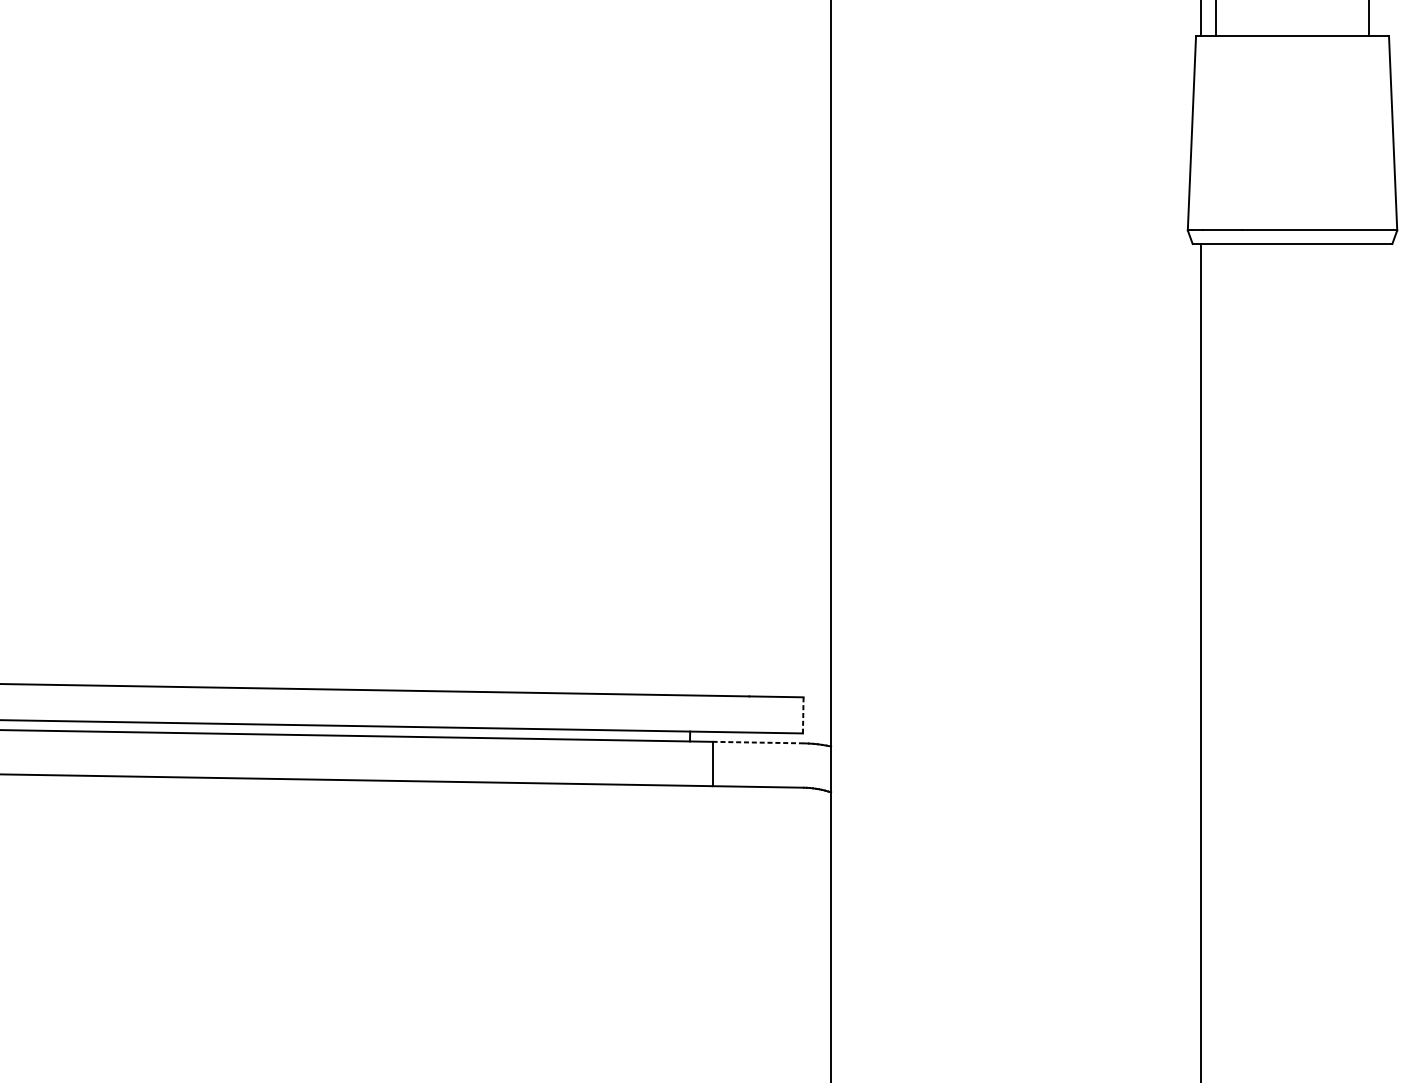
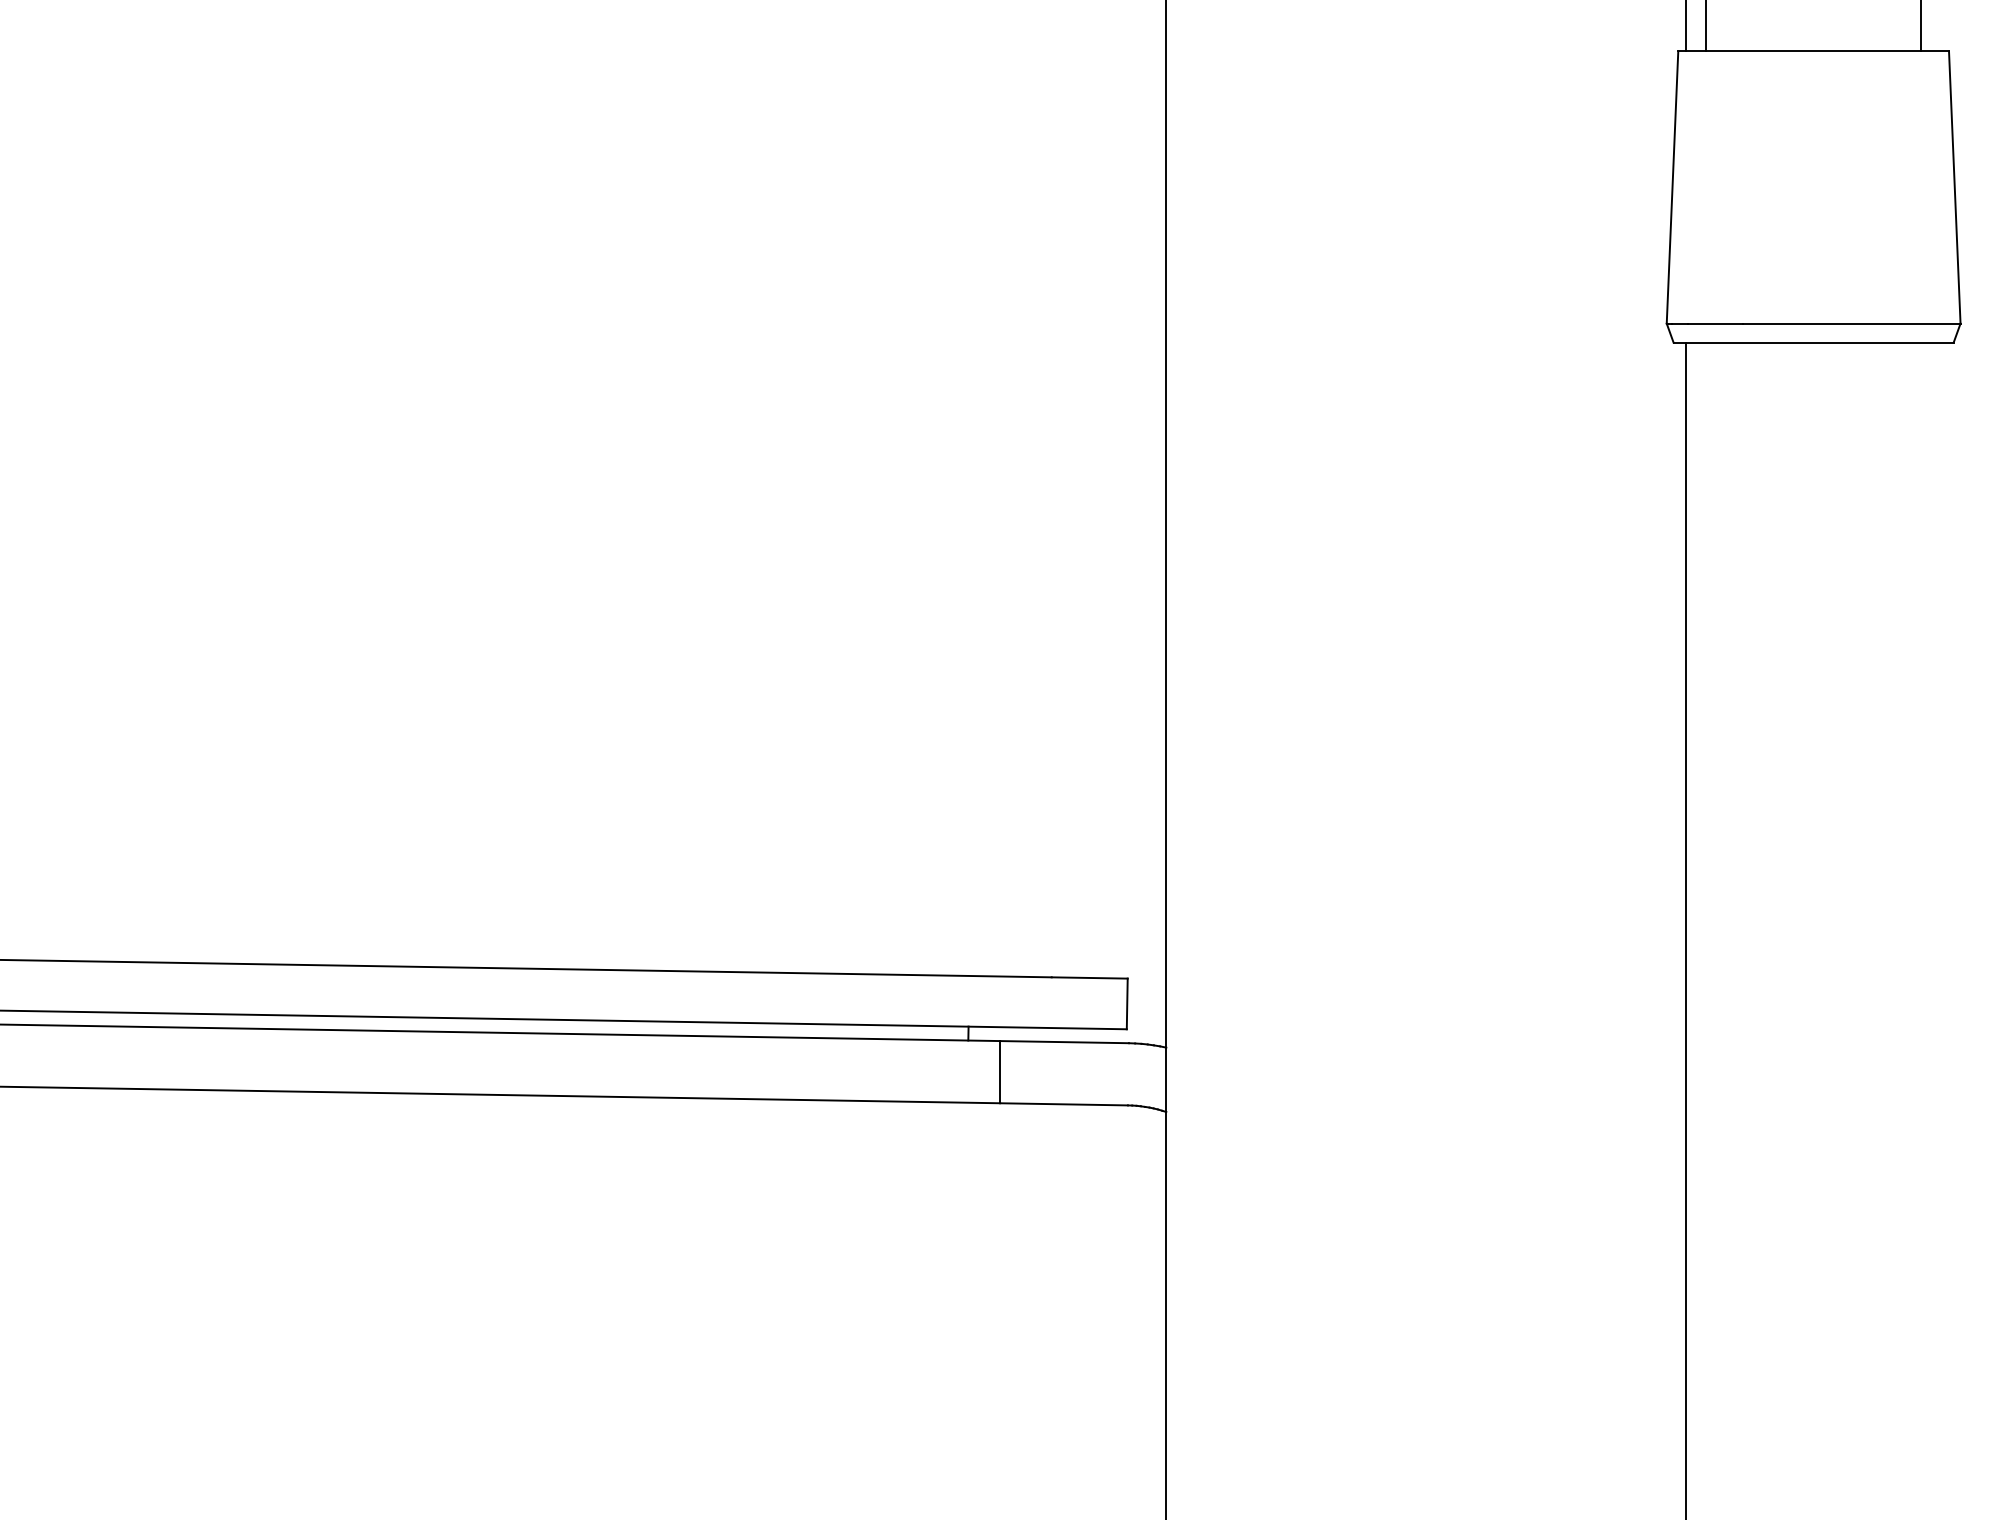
line: (803, 715) -> (1127, 1004), dashed -> solid
line: (759, 742) -> (1065, 1042), dashed -> solid

